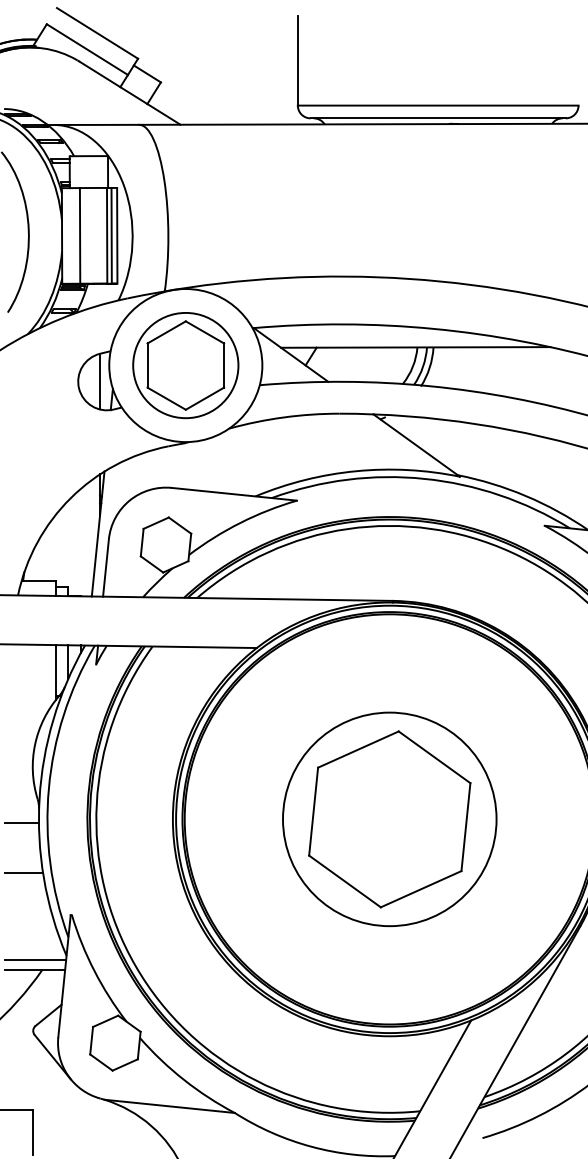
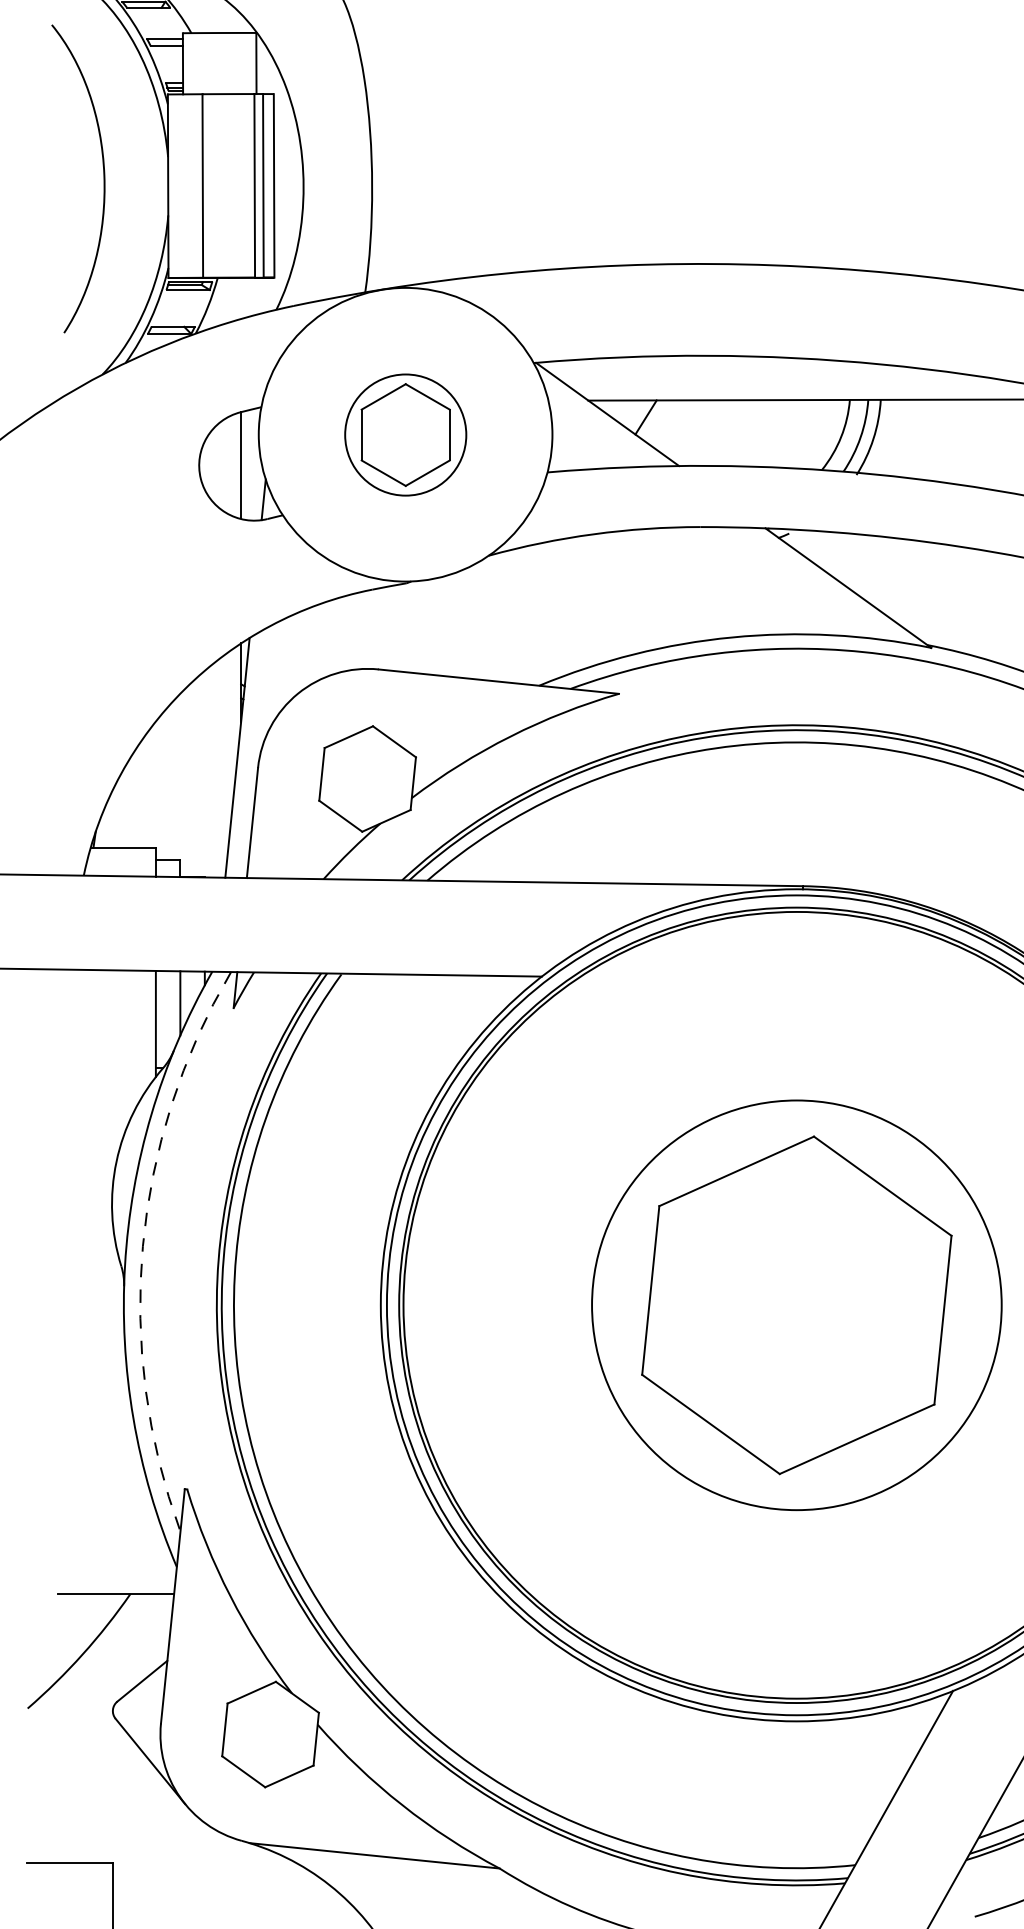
part: (185, 365) -> (404, 434), size x0.6
arc: (48, 788) -> (142, 1246), solid -> dashed
line: (21, 823) -> (90, 1313), removed
line: (23, 873) -> (94, 1409), removed
line: (35, 959) -> (117, 1574), removed

